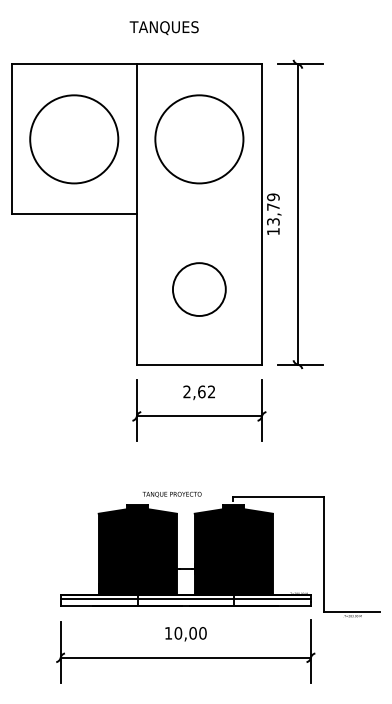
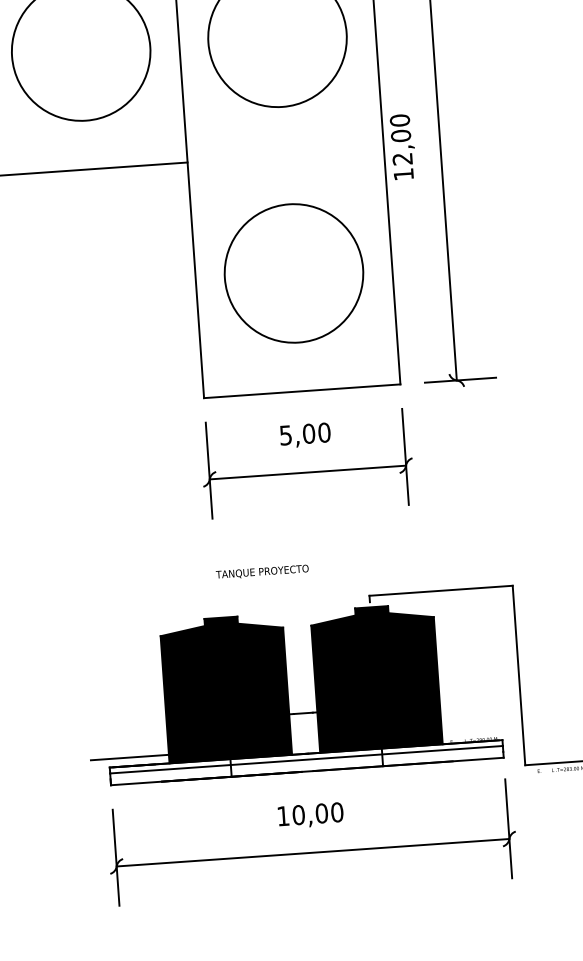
text: (273, 209) -> (401, 139), 13,79 -> 12,00
circle: (199, 289) -> (294, 273), size x1.67
text: (199, 391) -> (305, 433), 2,62 -> 5,00
text: (171, 494) -> (261, 572), moved
line: (74, 589) -> (130, 757), added

